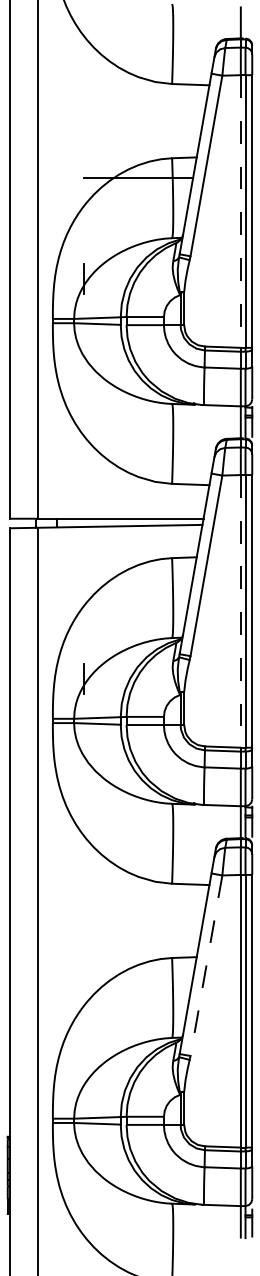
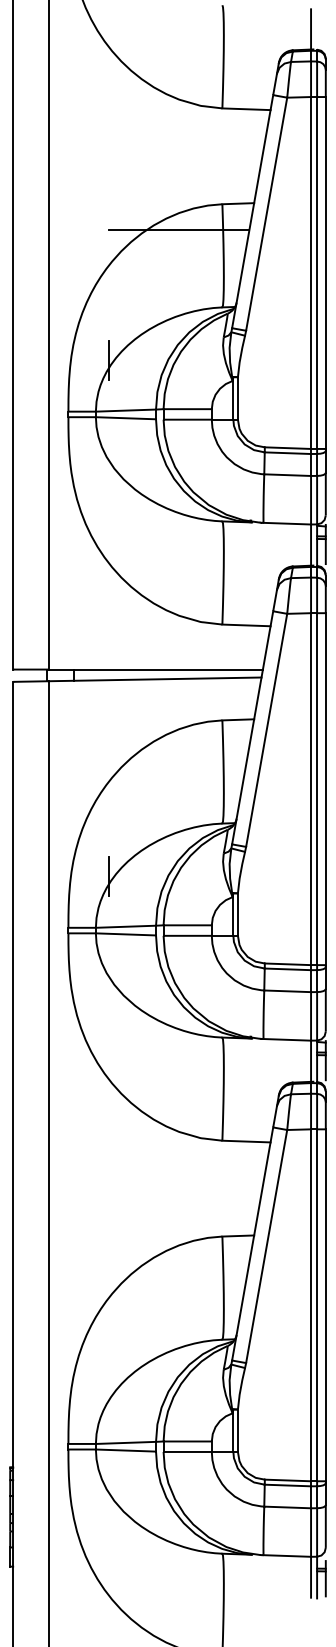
line: (240, 212) -> (310, 274), dashed -> solid
line: (240, 611) -> (310, 789), dashed -> solid
line: (206, 965) -> (266, 1246), dashed -> solid

